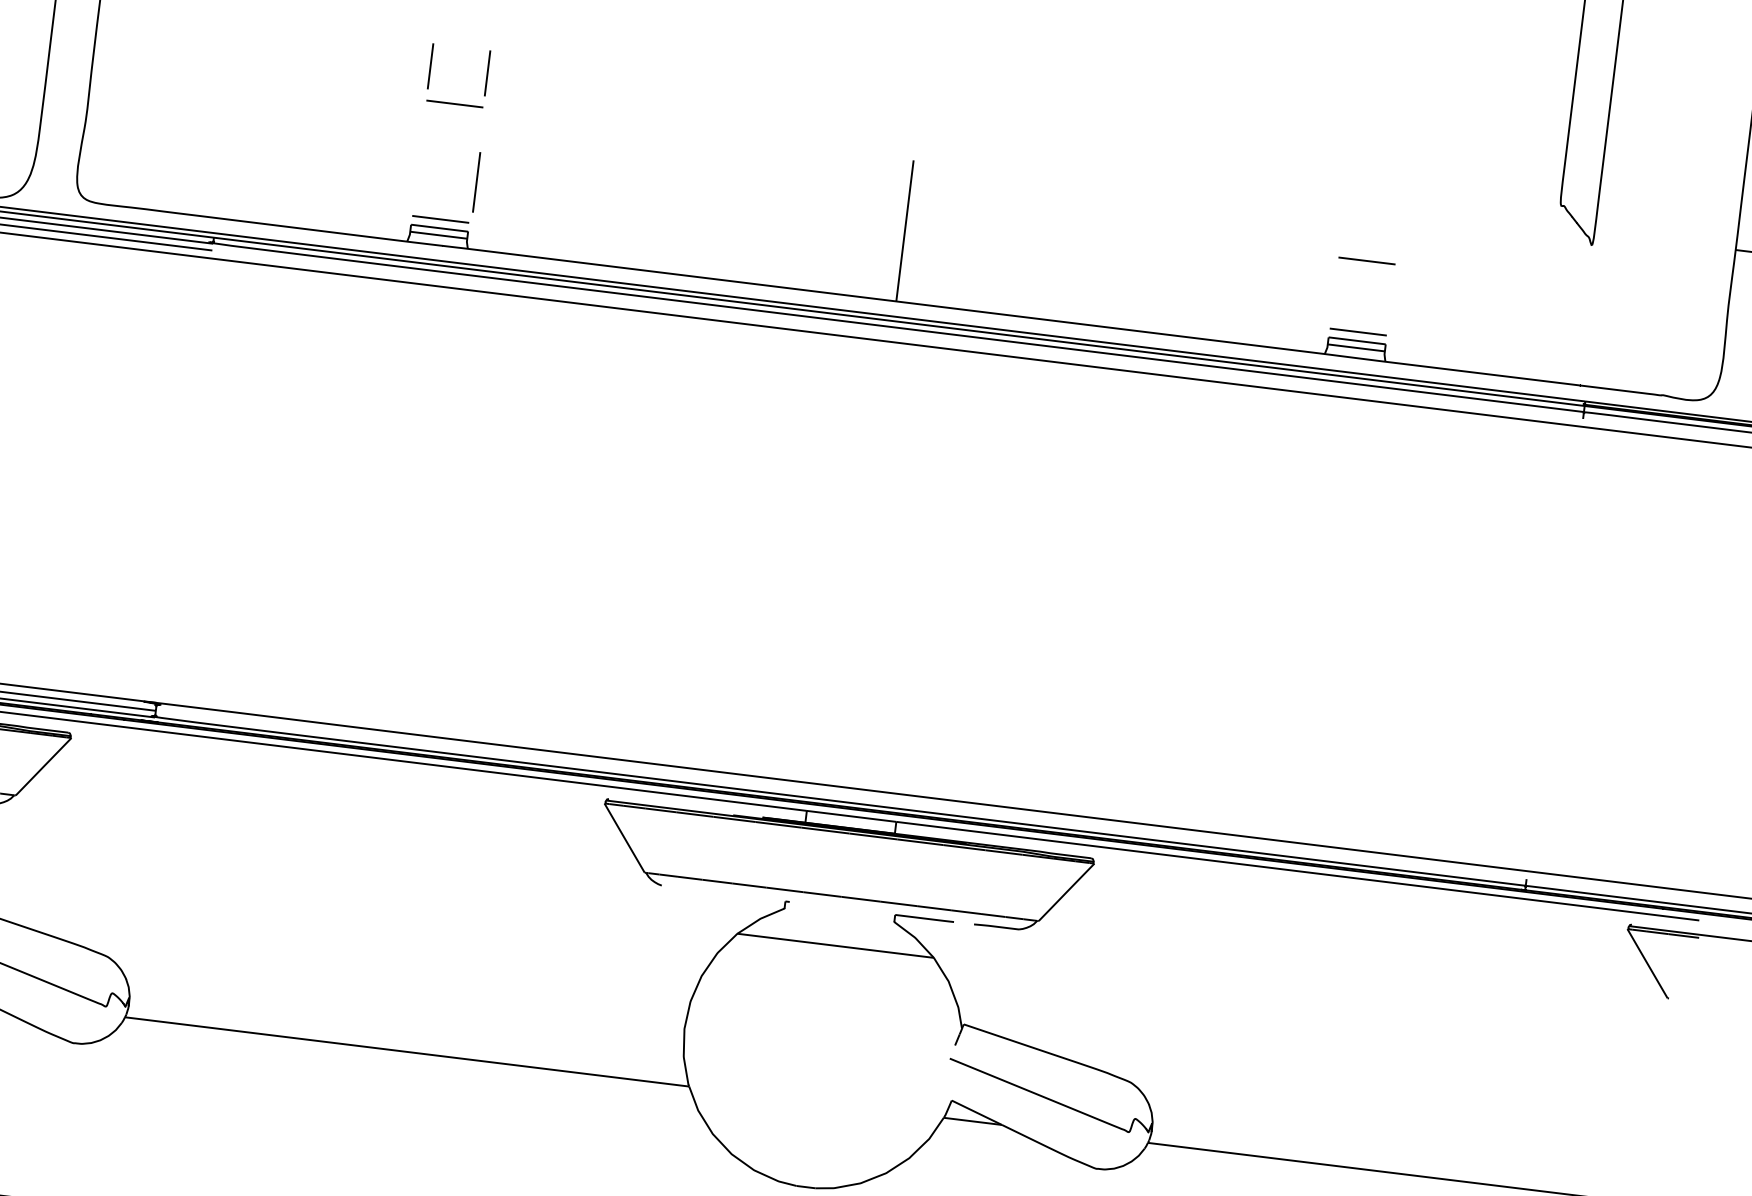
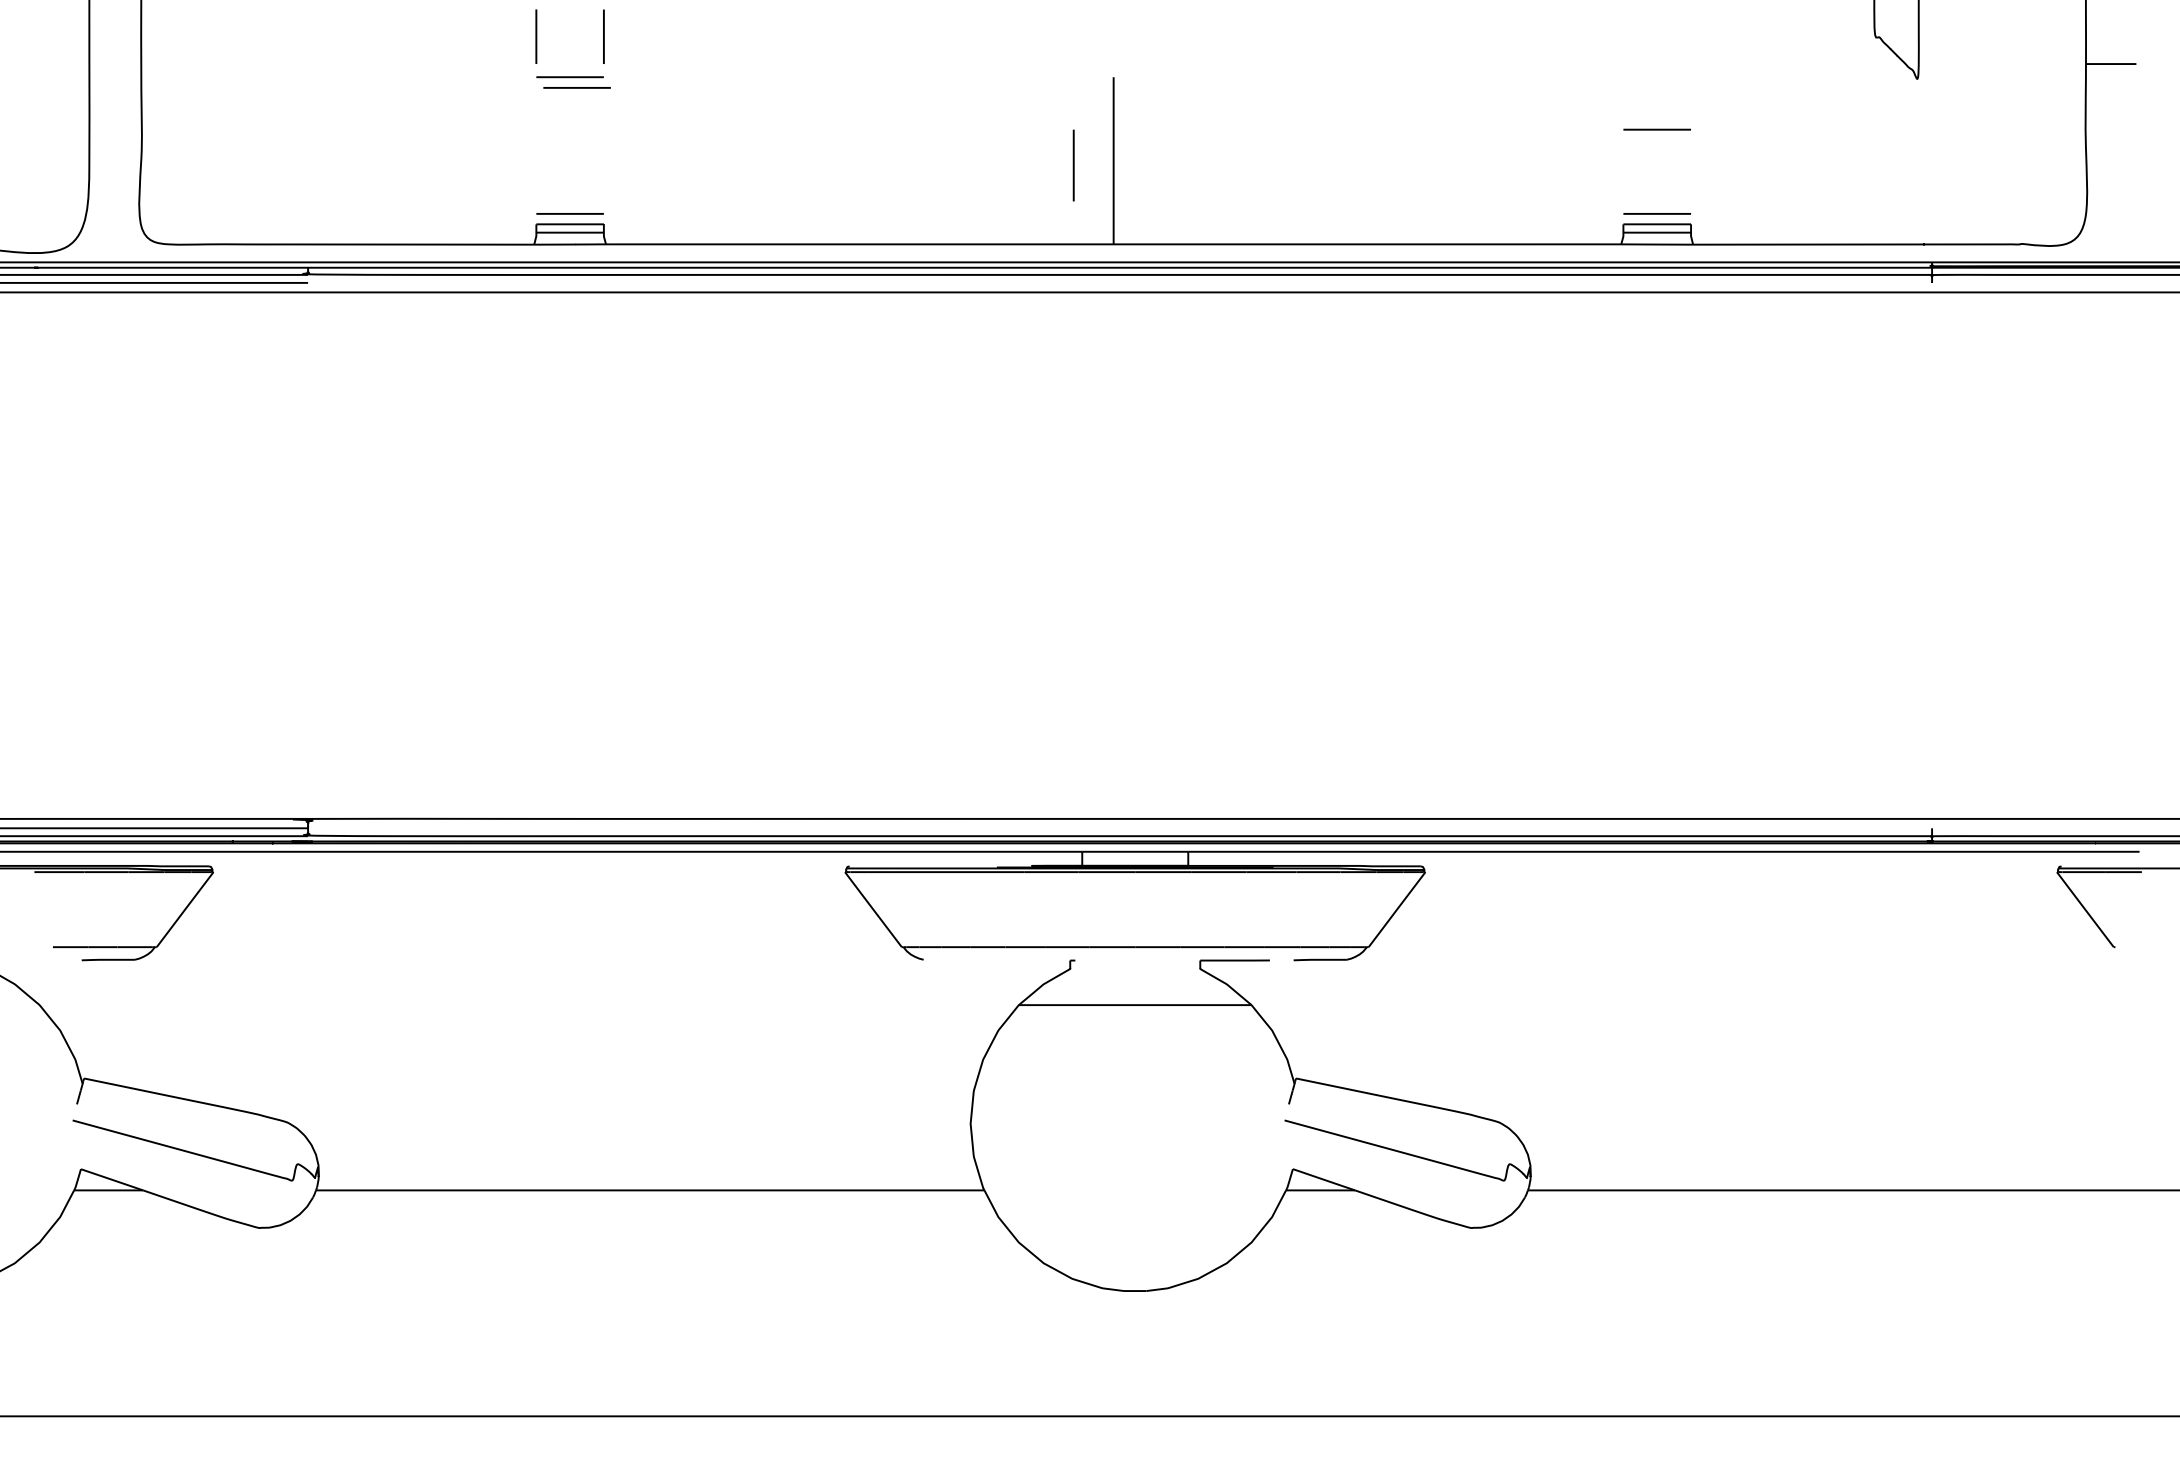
line: (459, 113) -> (576, 87), added
line: (476, 182) -> (1073, 165), moved

